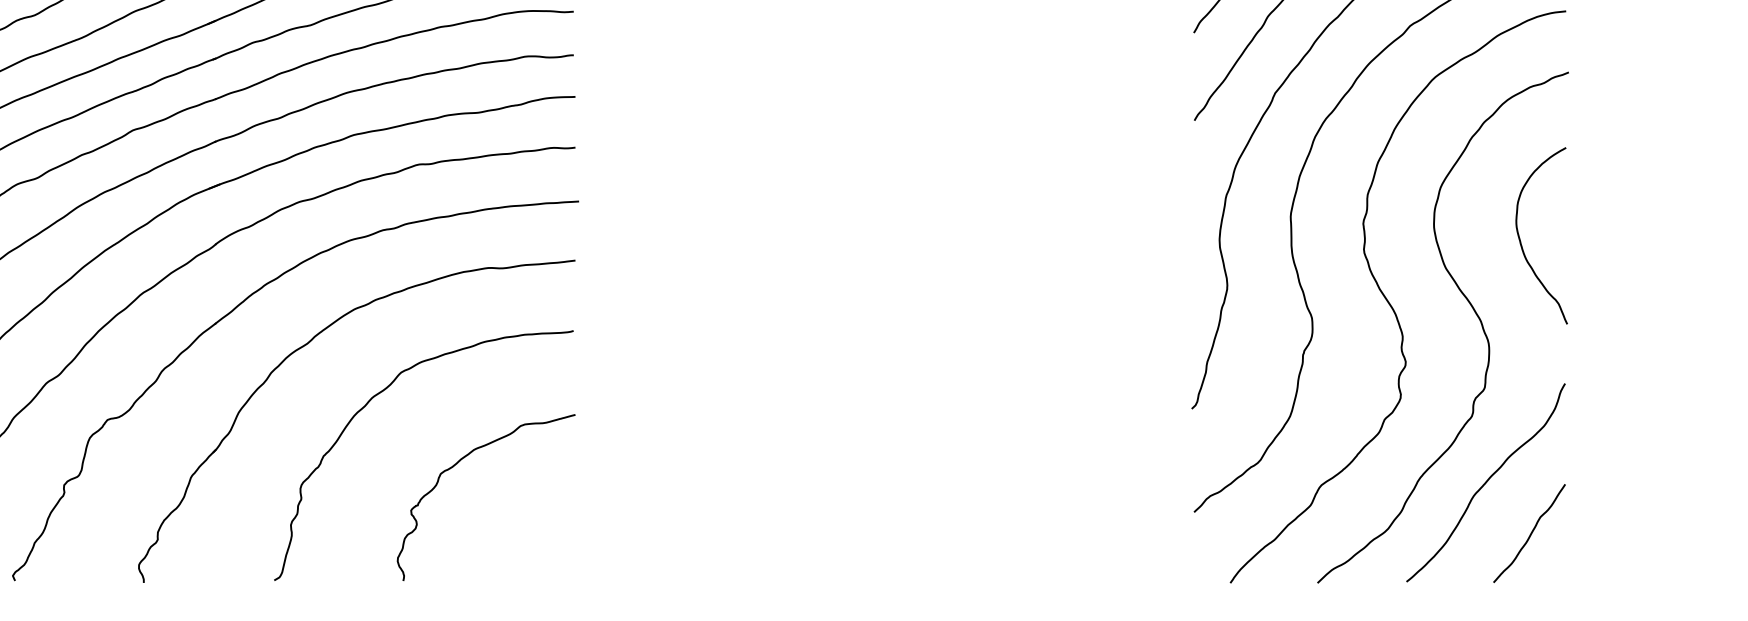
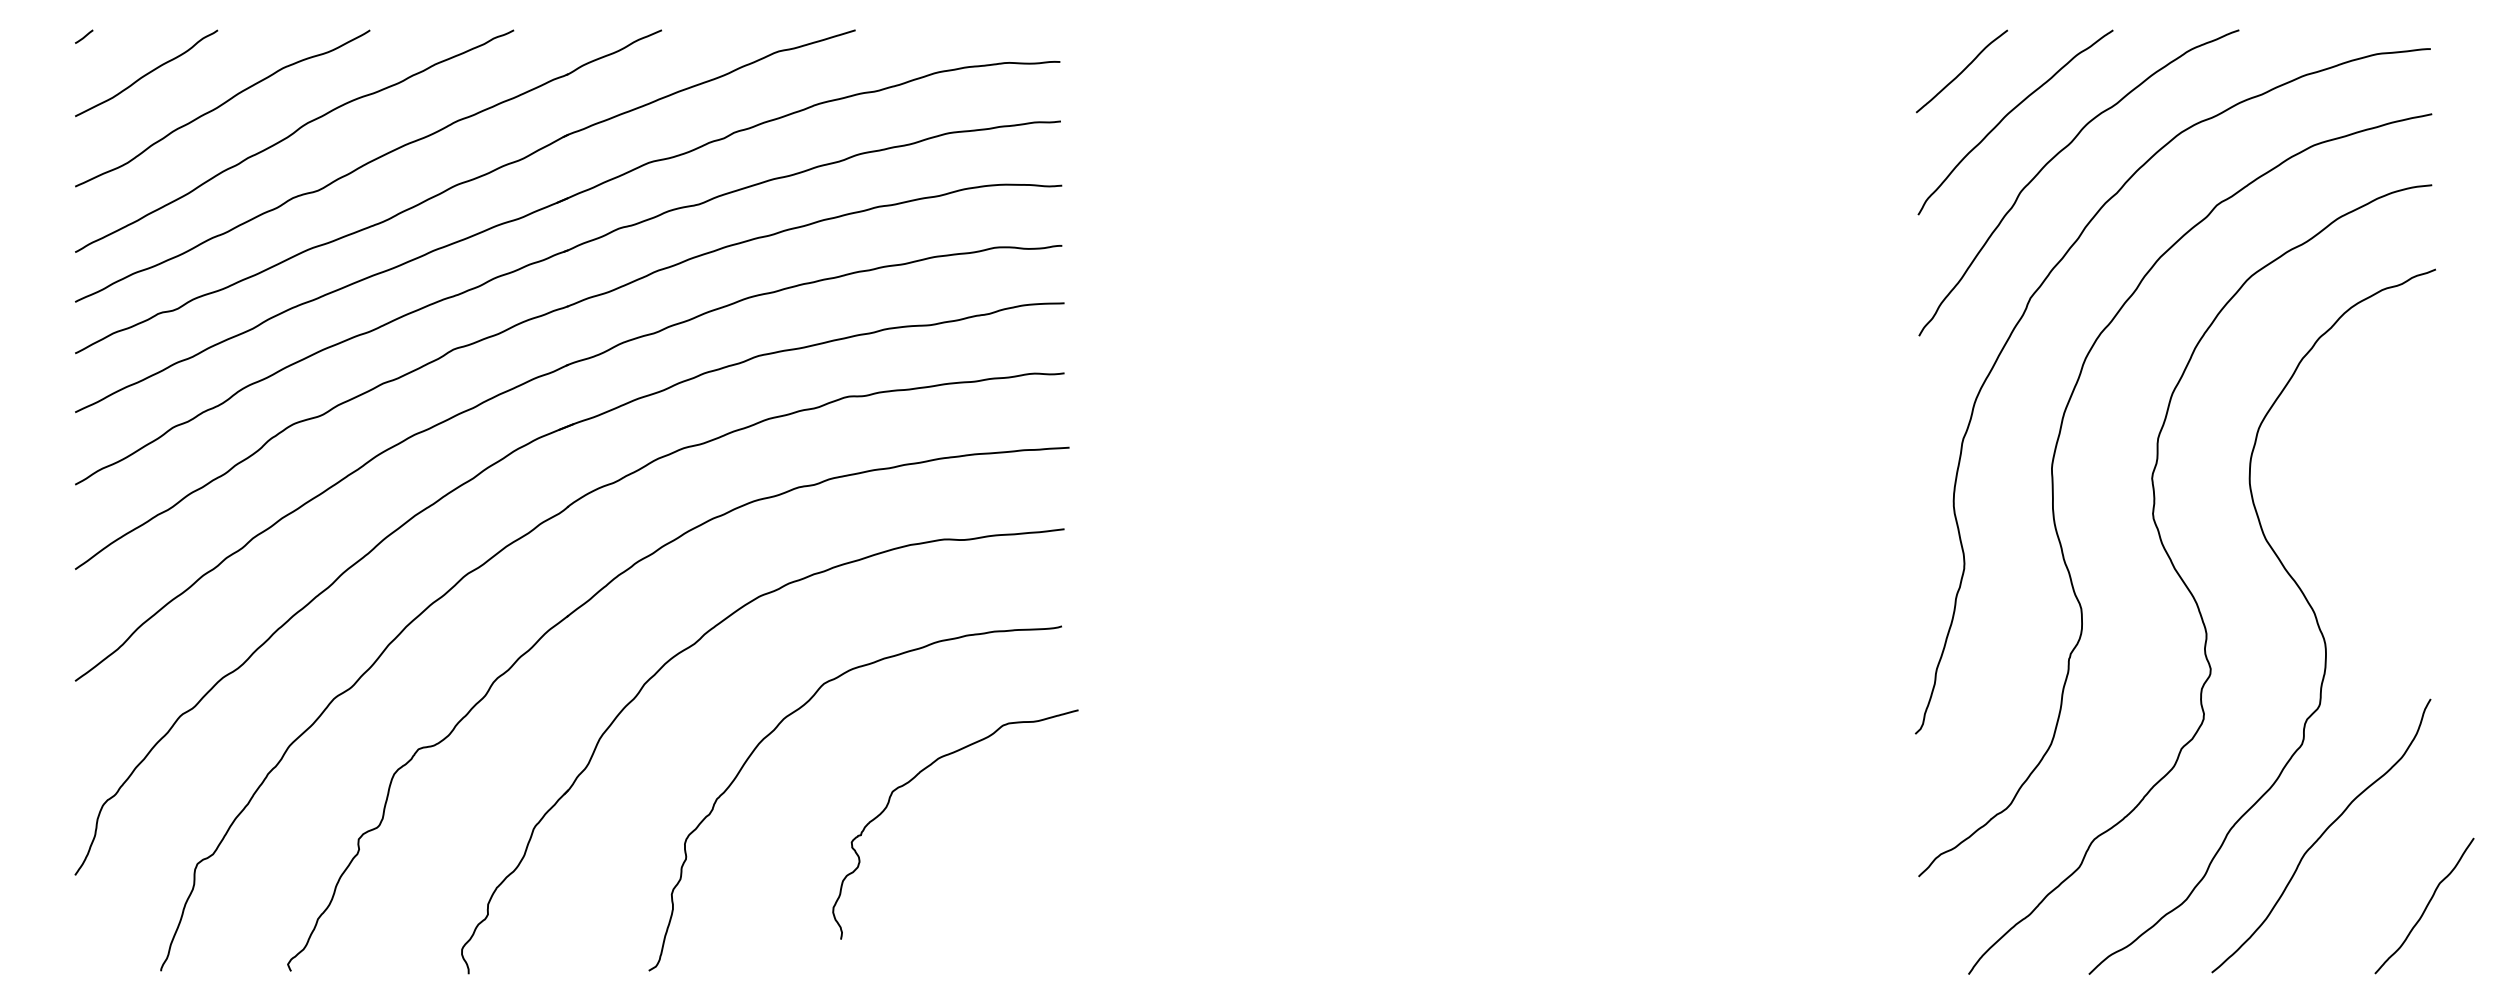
curve: (1520, 240) -> (2369, 501), removed
curve: (455, 465) -> (912, 780), moved
curve: (1530, 533) -> (2425, 906), moved

